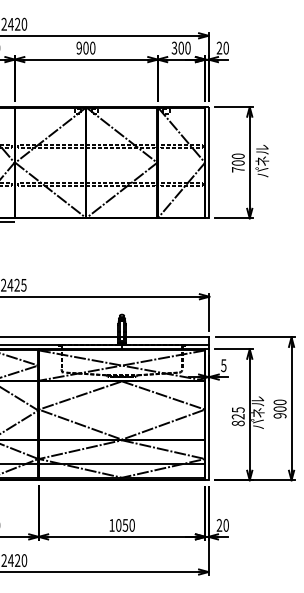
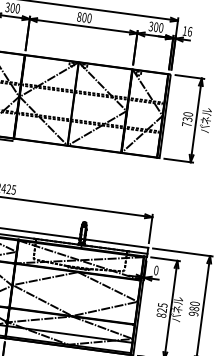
text: (79, 47) -> (79, 16), 900 -> 800
text: (222, 47) -> (187, 30), 20 -> 16
text: (238, 162) -> (187, 119), 700 -> 730
text: (223, 365) -> (156, 270), 5 -> 0
text: (280, 408) -> (194, 308), 900 -> 980

